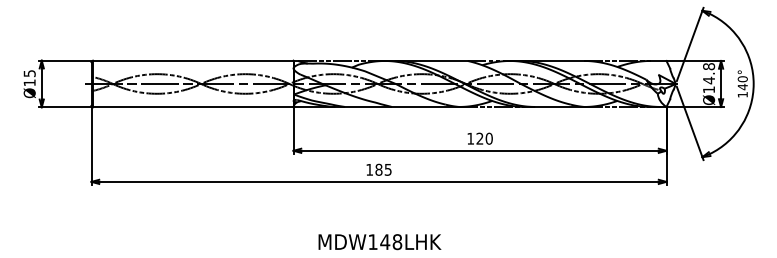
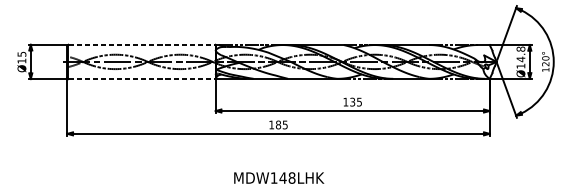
line: (193, 60) -> (142, 44), solid -> dashed
text: (742, 86) -> (545, 63), 140° -> 120°
line: (193, 107) -> (142, 79), solid -> dashed
text: (484, 138) -> (356, 101), 120 -> 135

